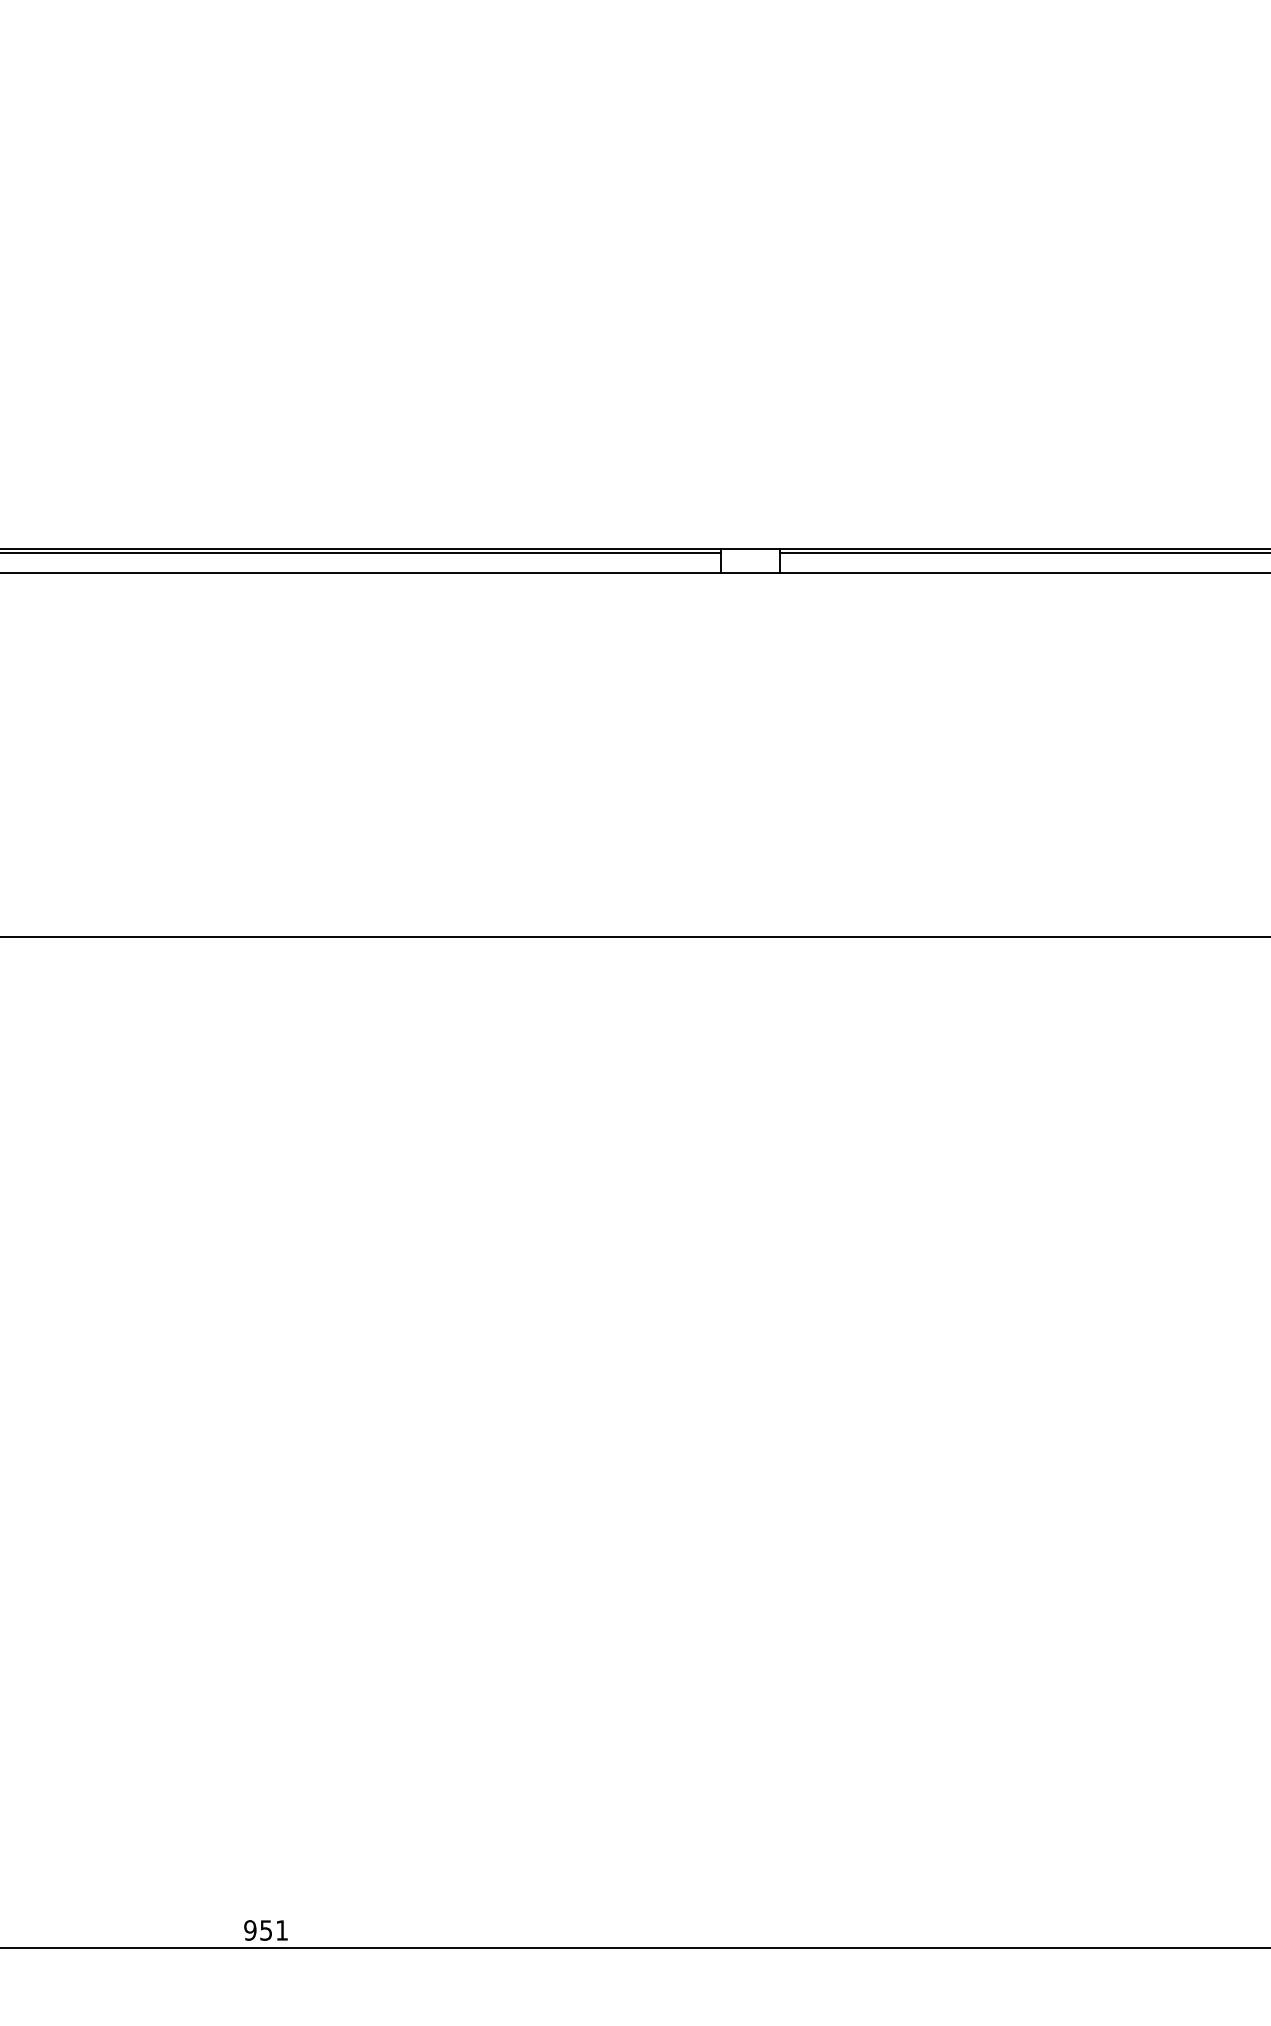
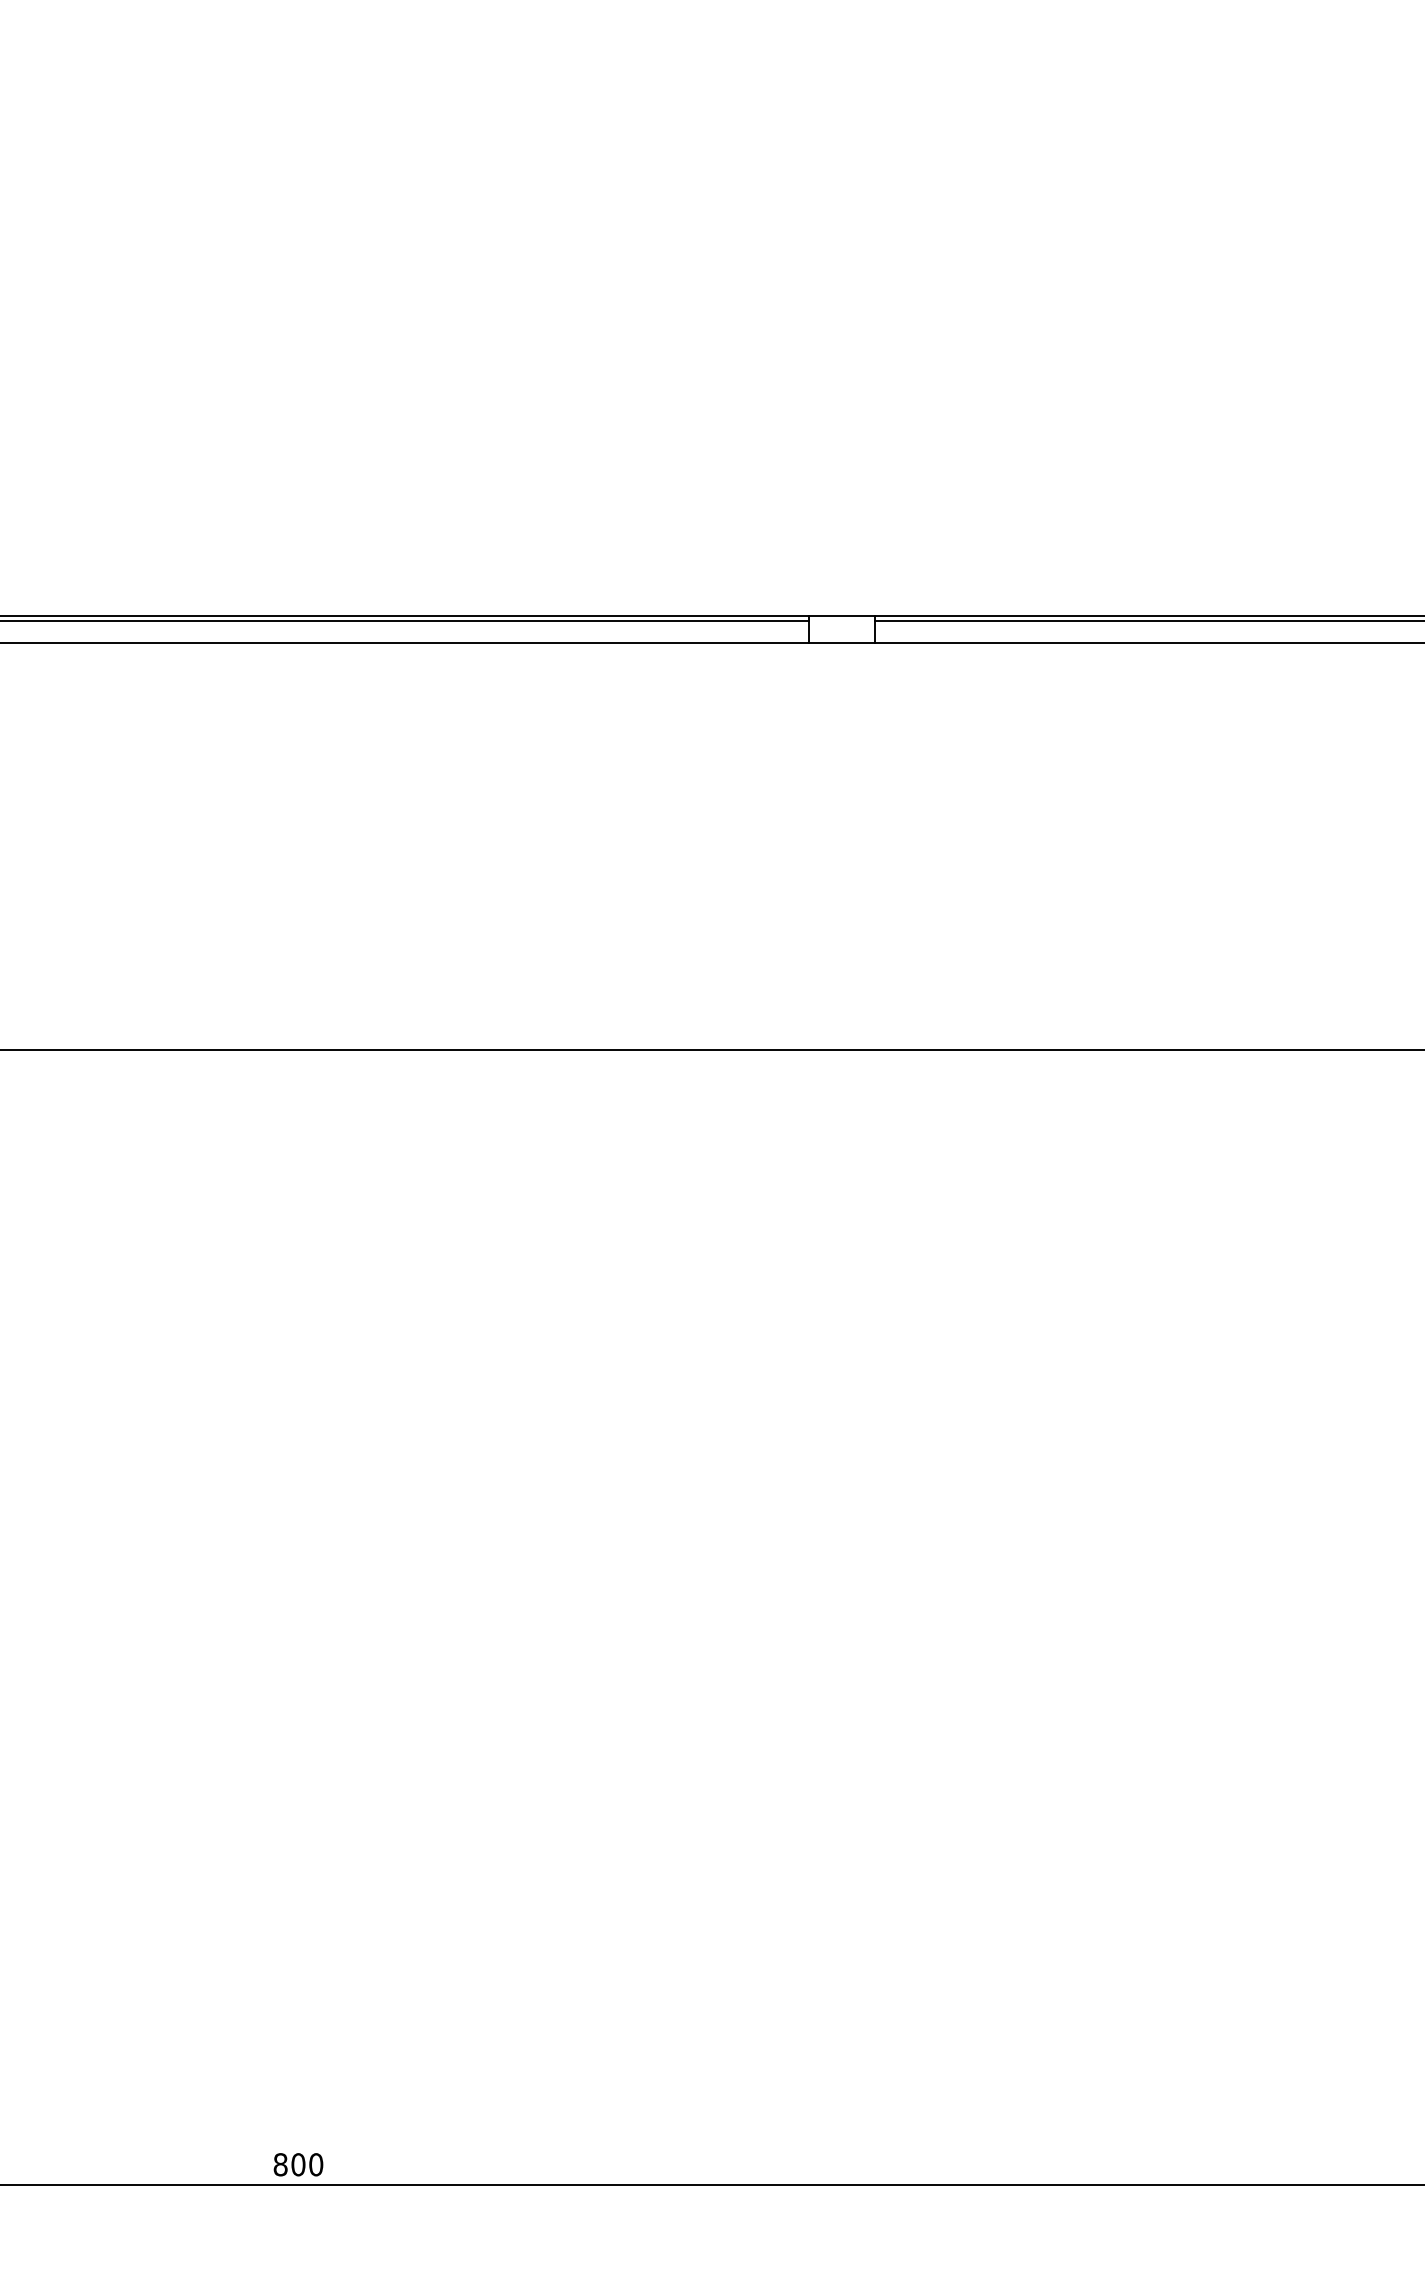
text: (266, 1930) -> (298, 2164), 951 -> 800

